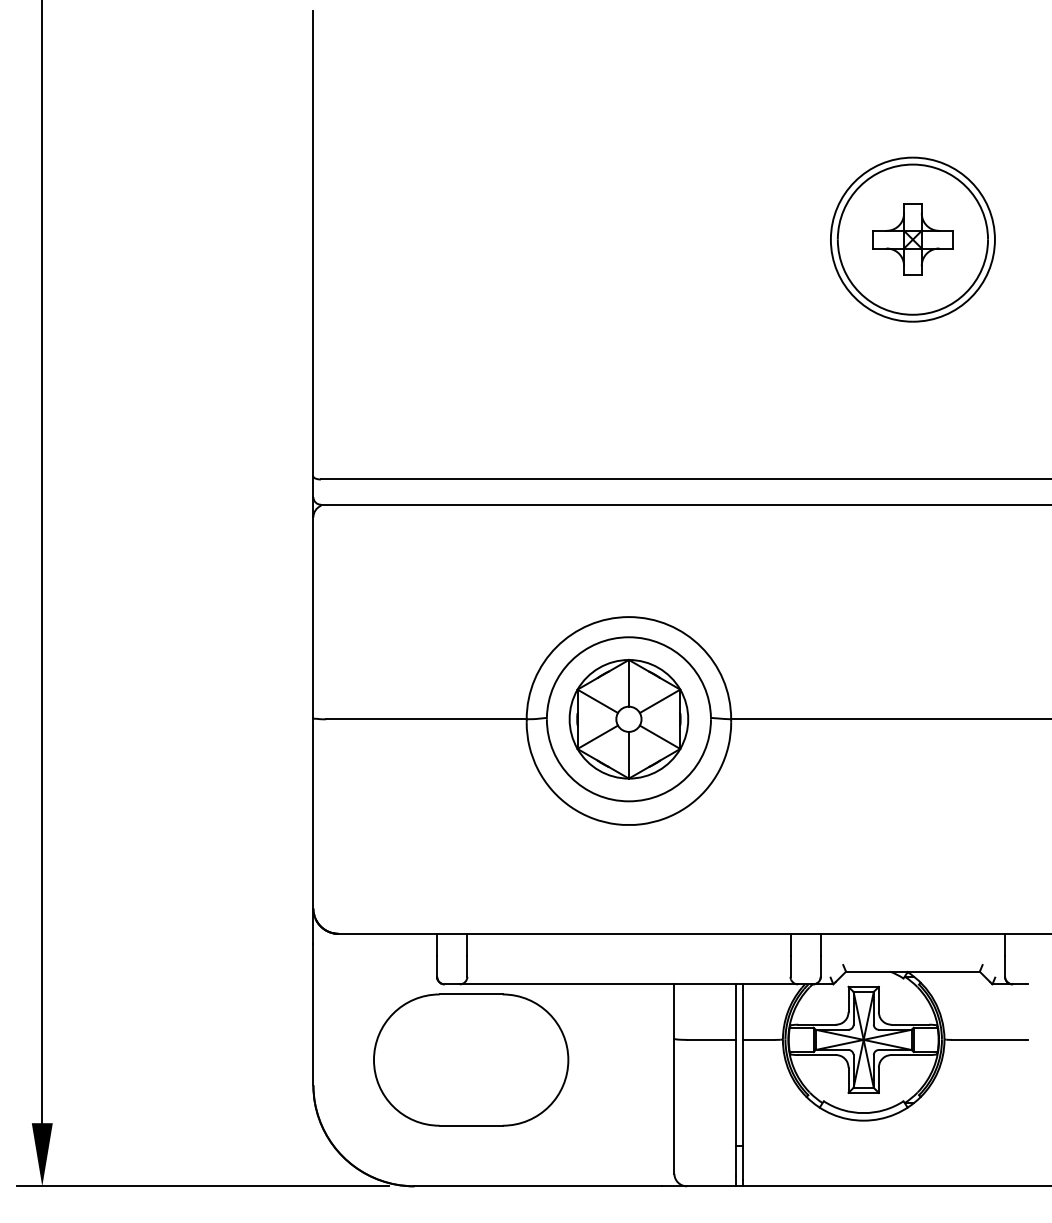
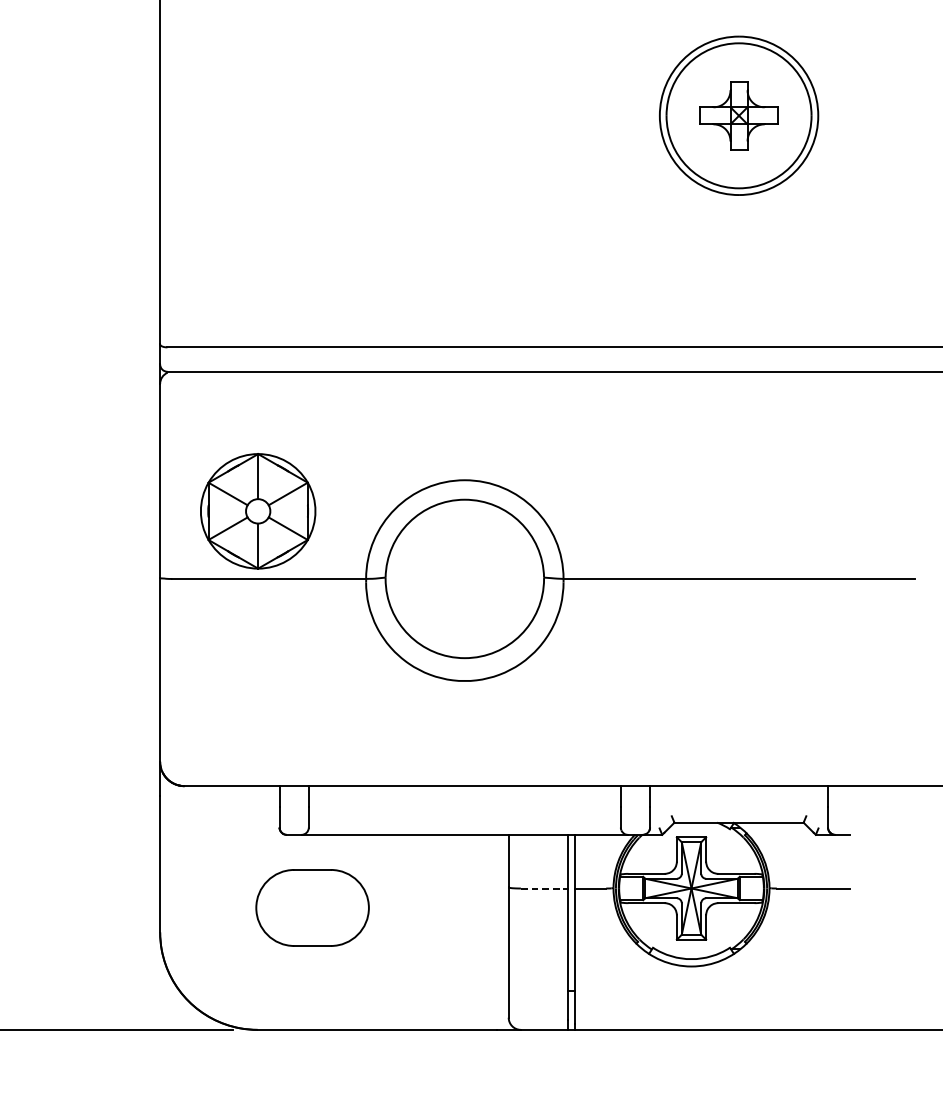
part: (628, 718) -> (257, 510), moved
line: (711, 1039) -> (544, 888), solid -> dashed
part: (471, 1059) -> (312, 907), size x0.6

